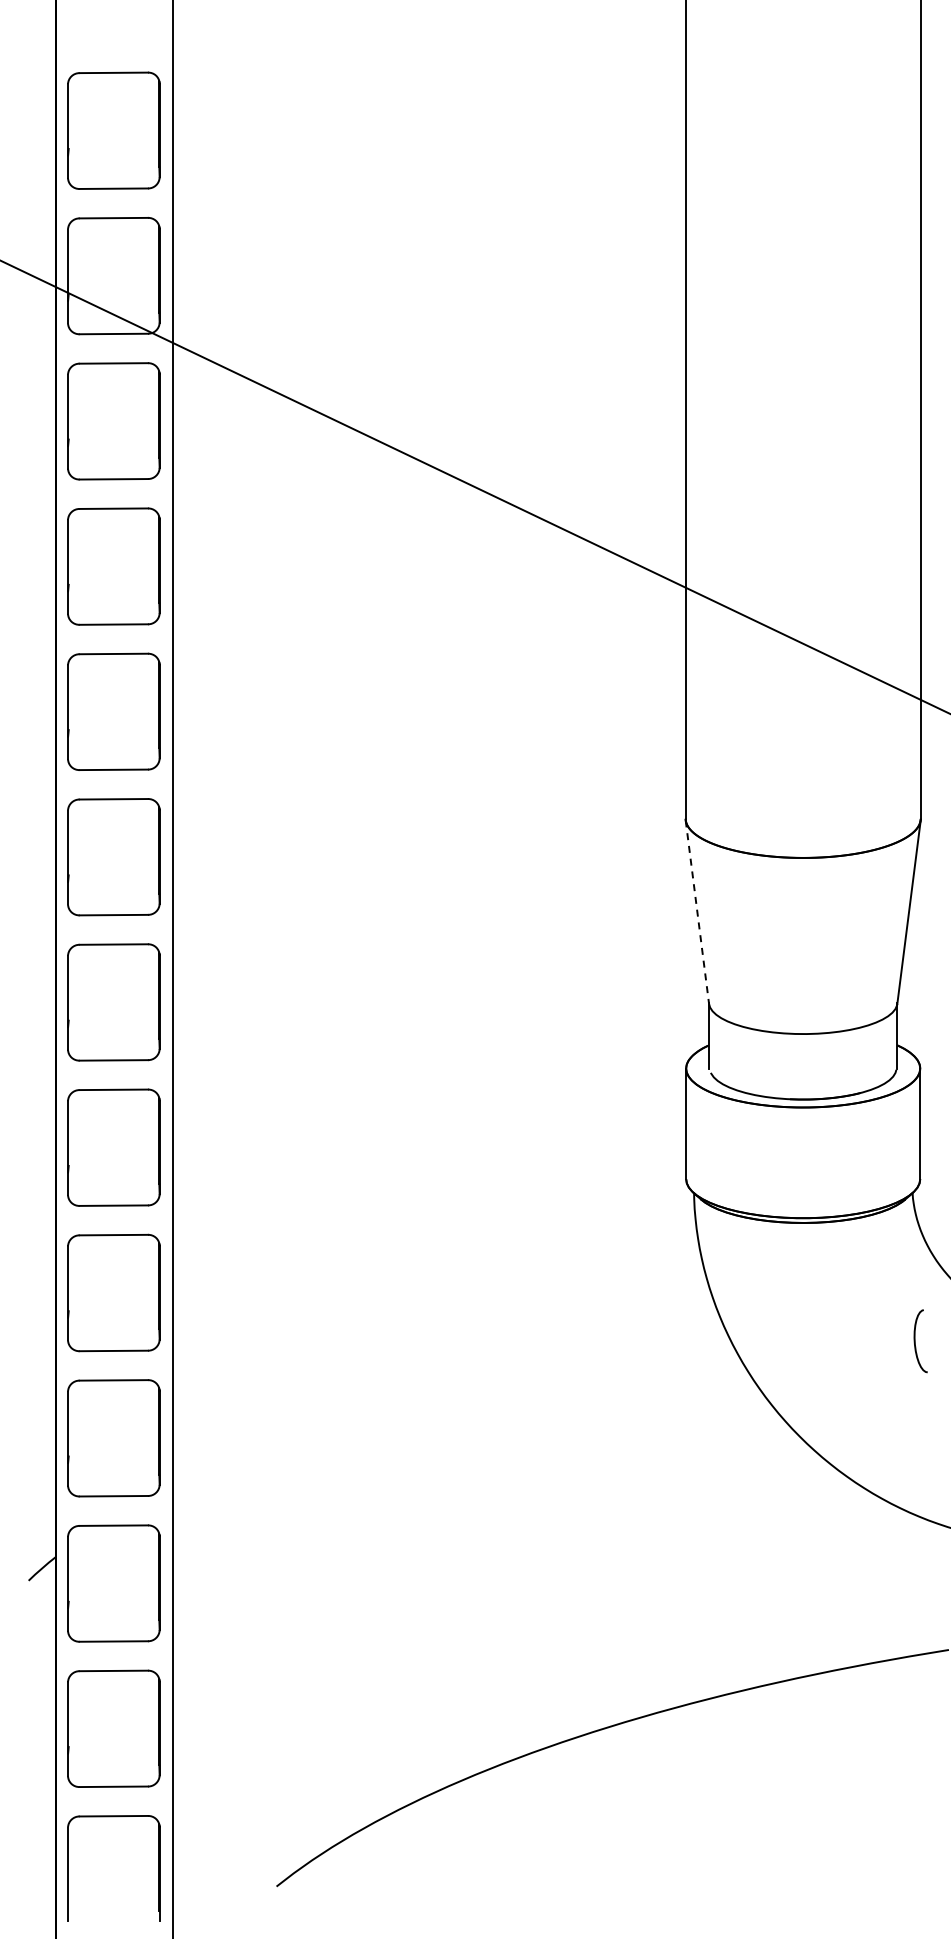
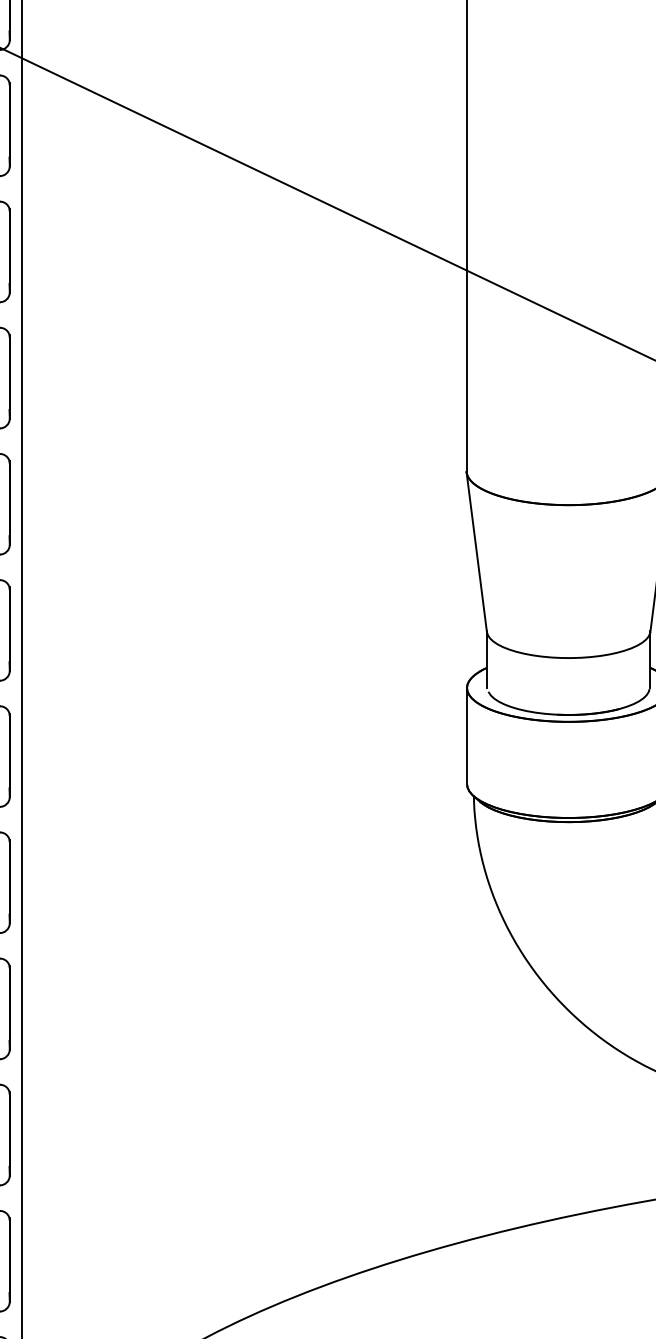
line: (697, 912) -> (476, 552), dashed -> solid

